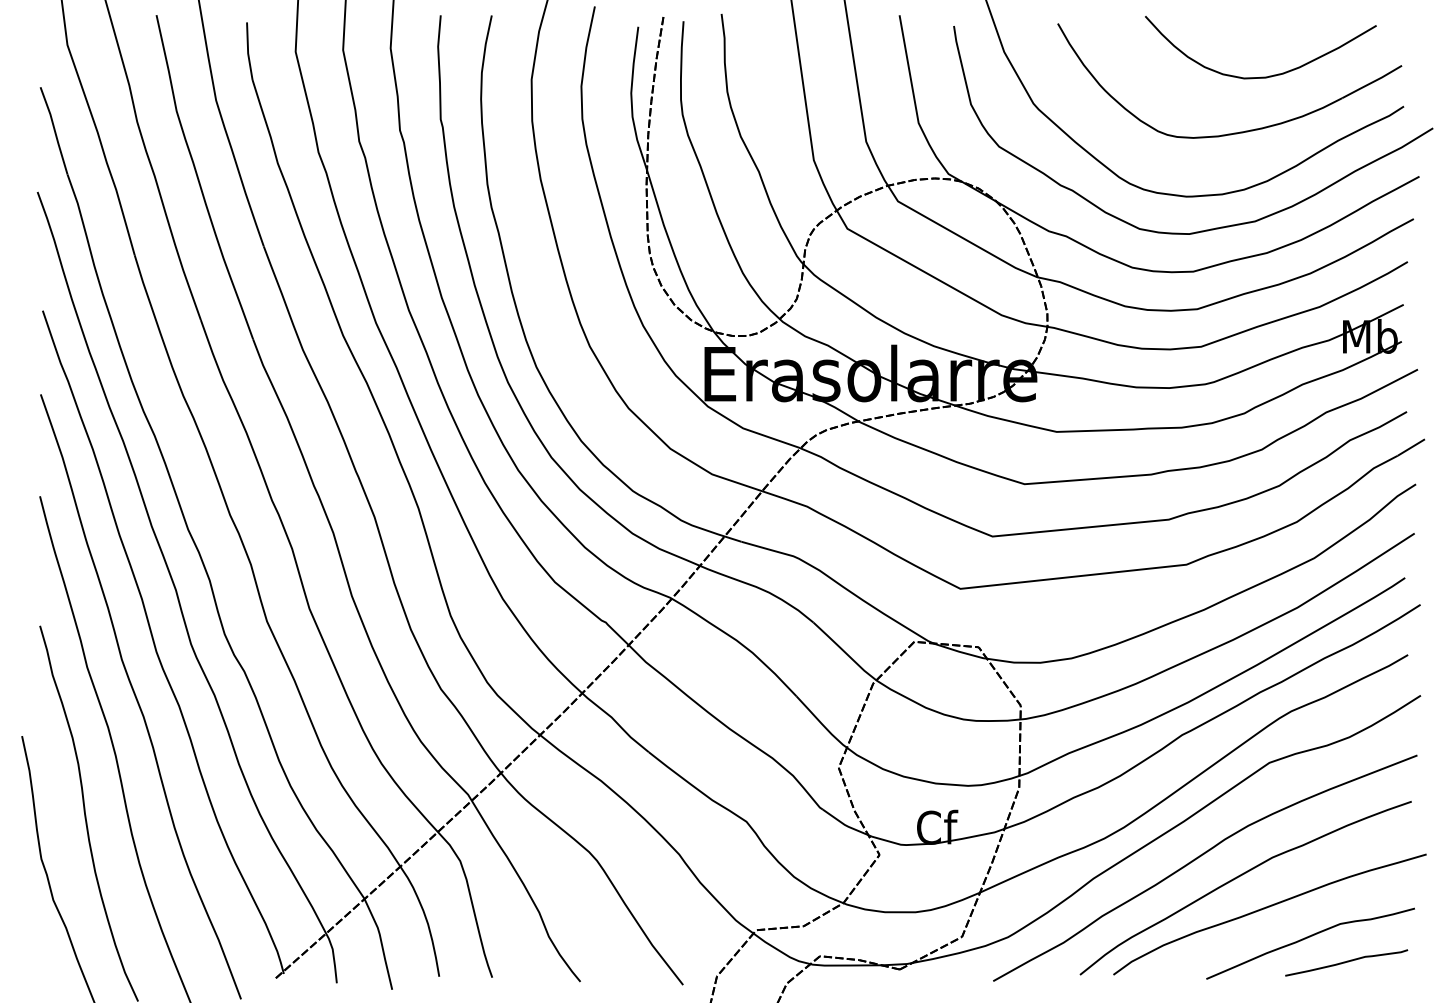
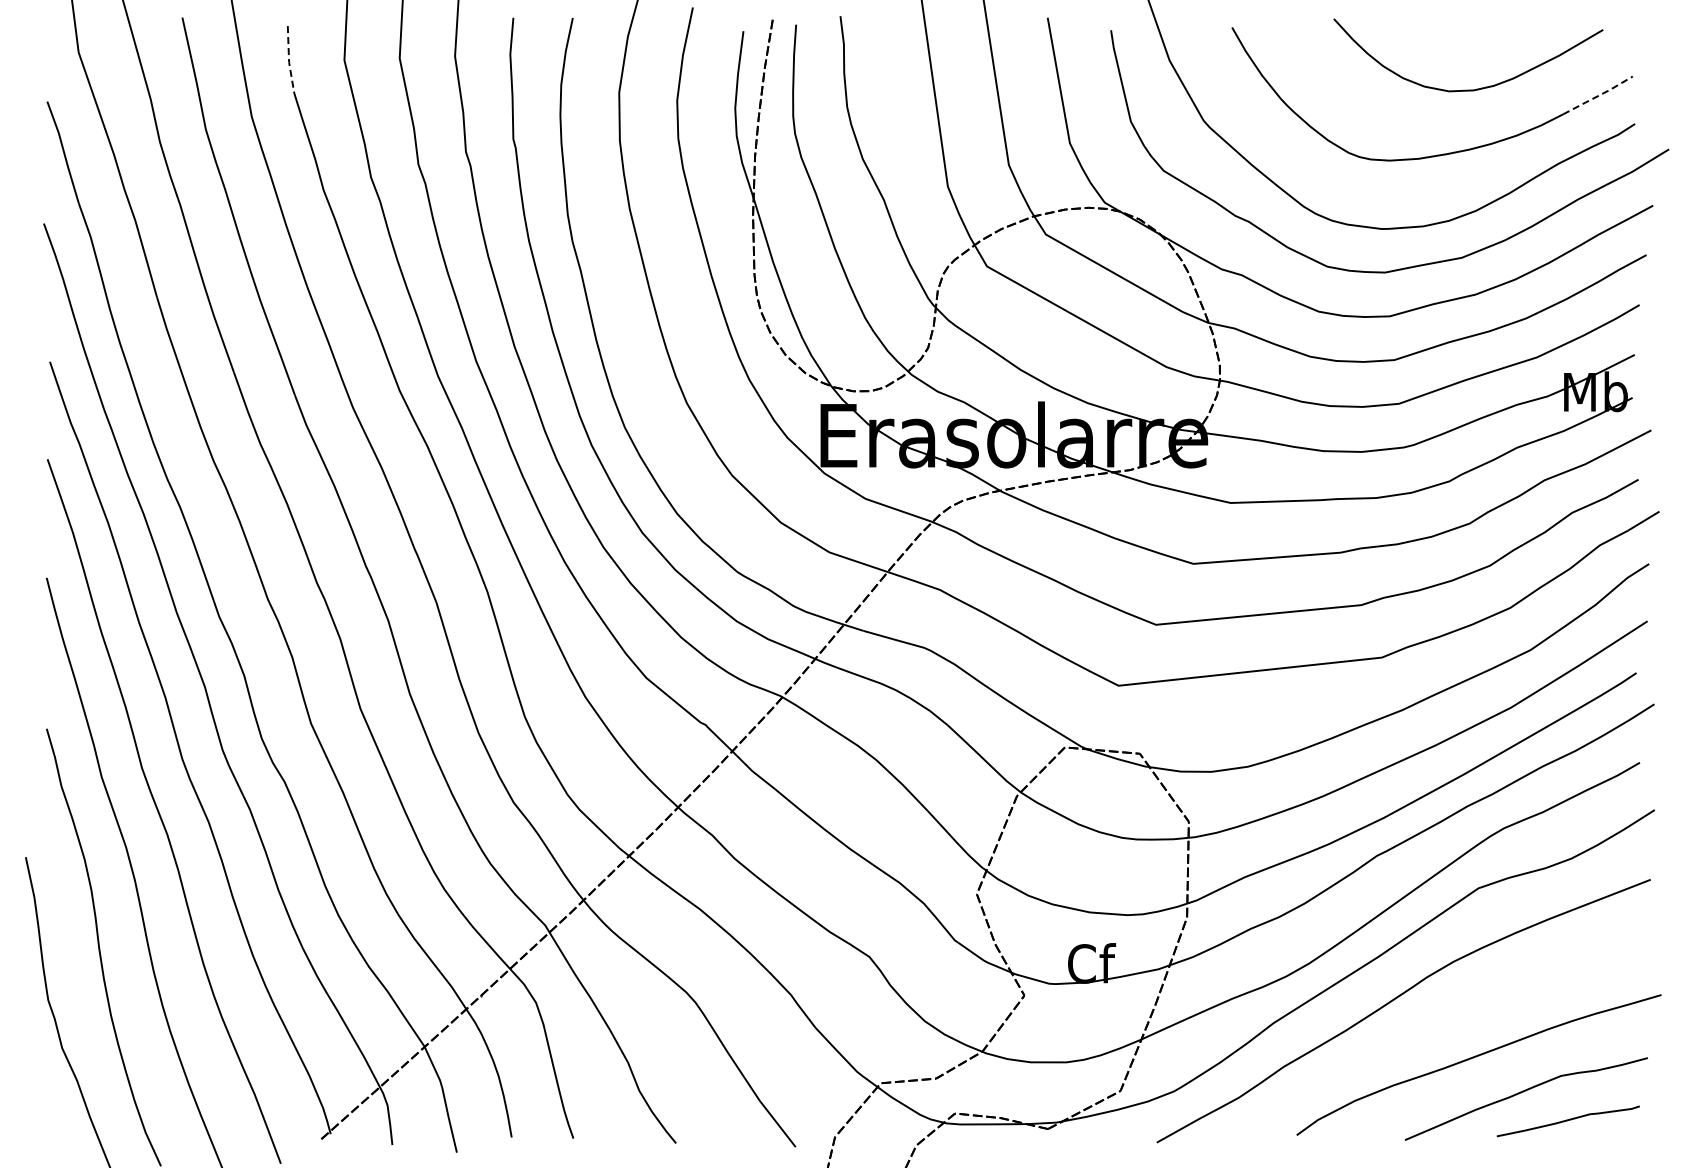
line: (248, 51) -> (289, 60), solid -> dashed
line: (1373, 82) -> (1599, 95), solid -> dashed
curve: (1239, 877) -> (1443, 1021), removed

